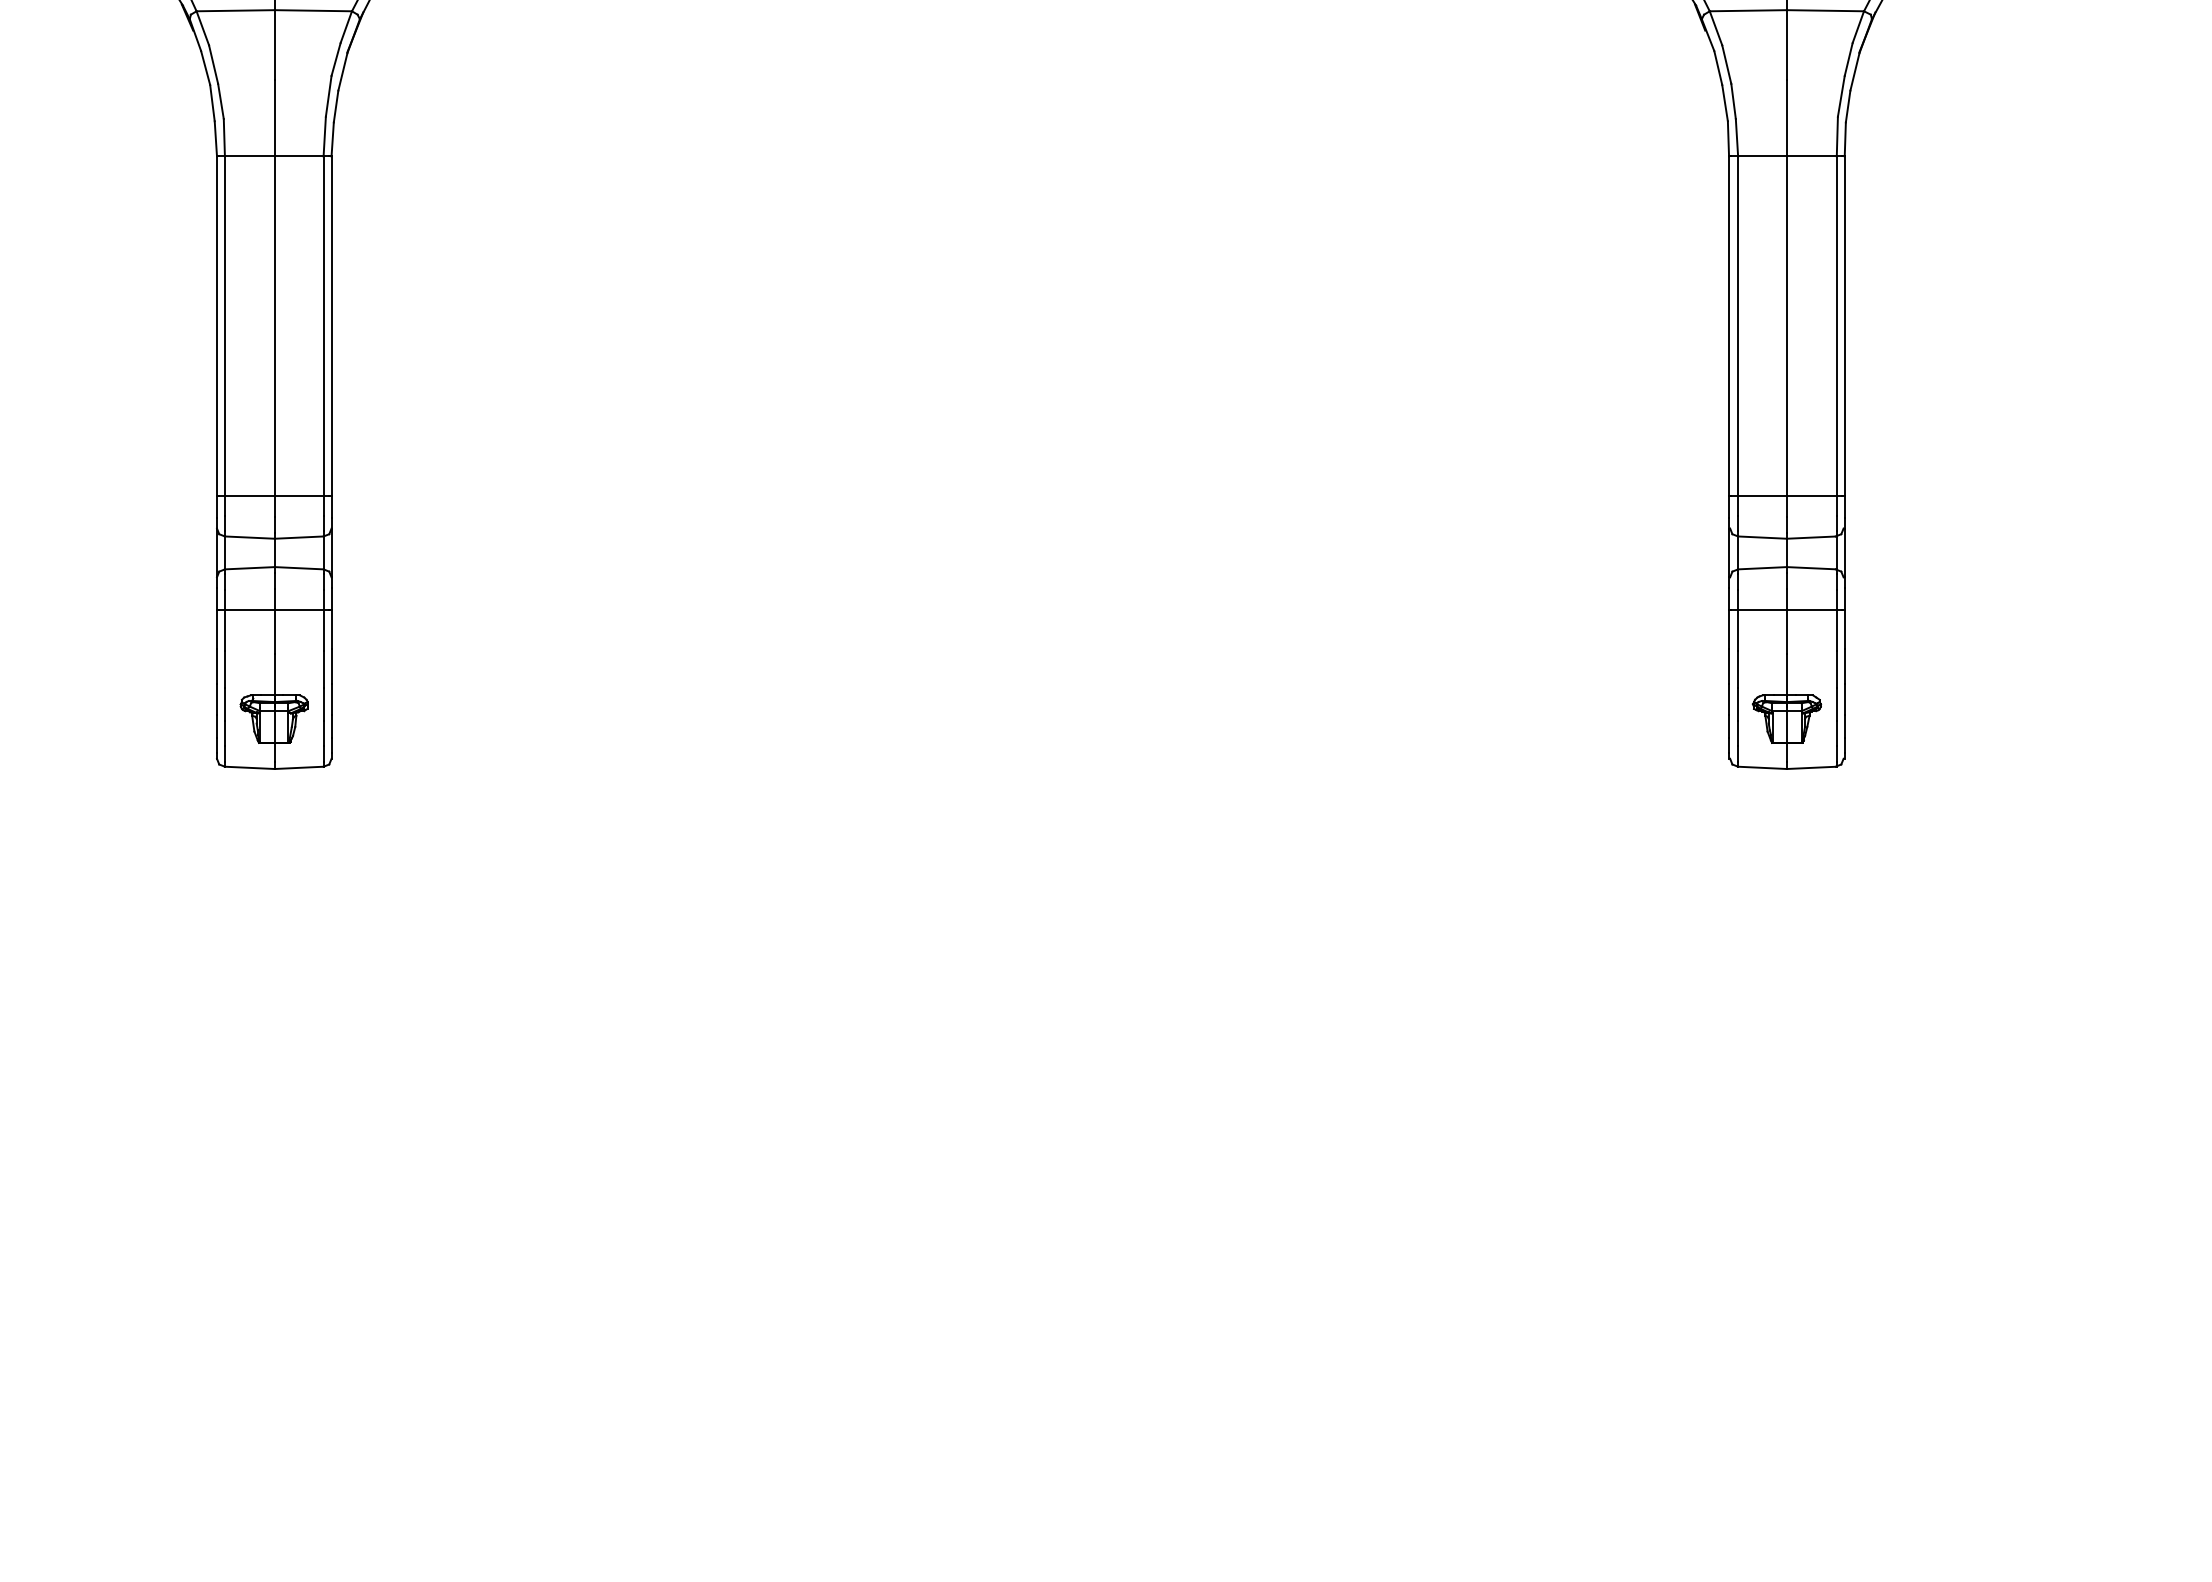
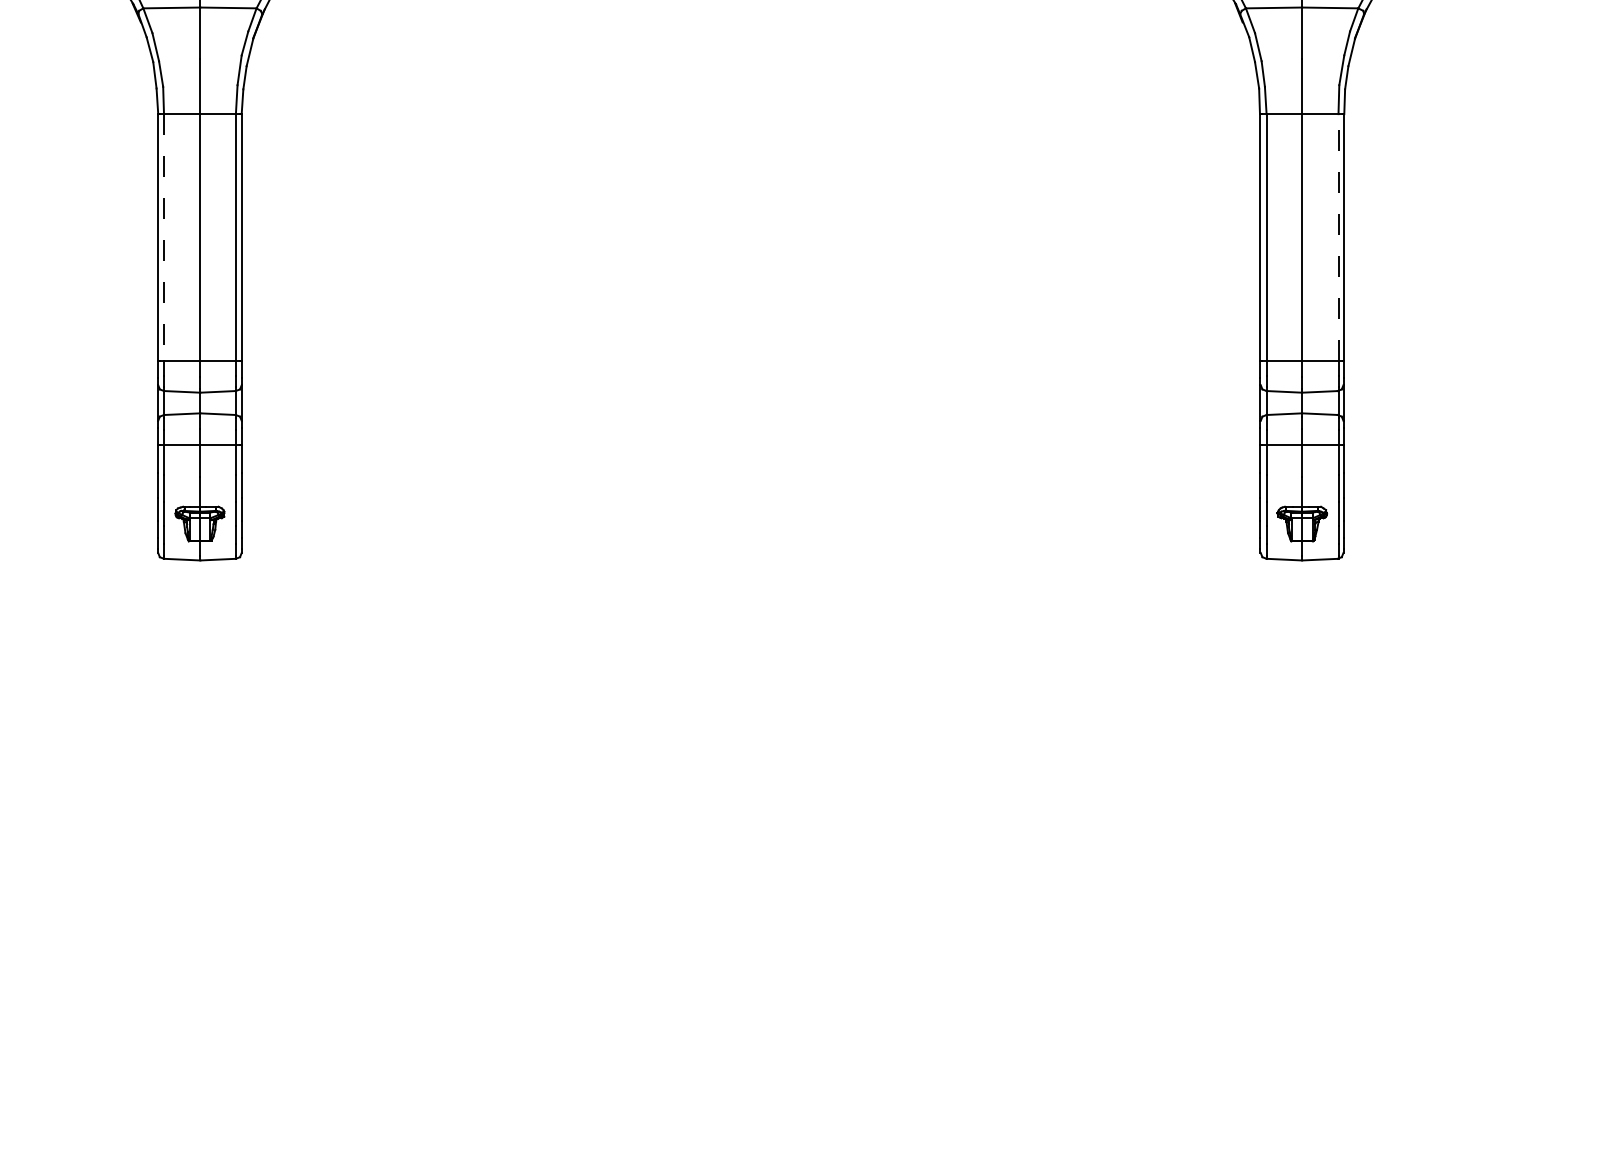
line: (225, 325) -> (164, 237), solid -> dashed
line: (1836, 325) -> (1338, 237), solid -> dashed

